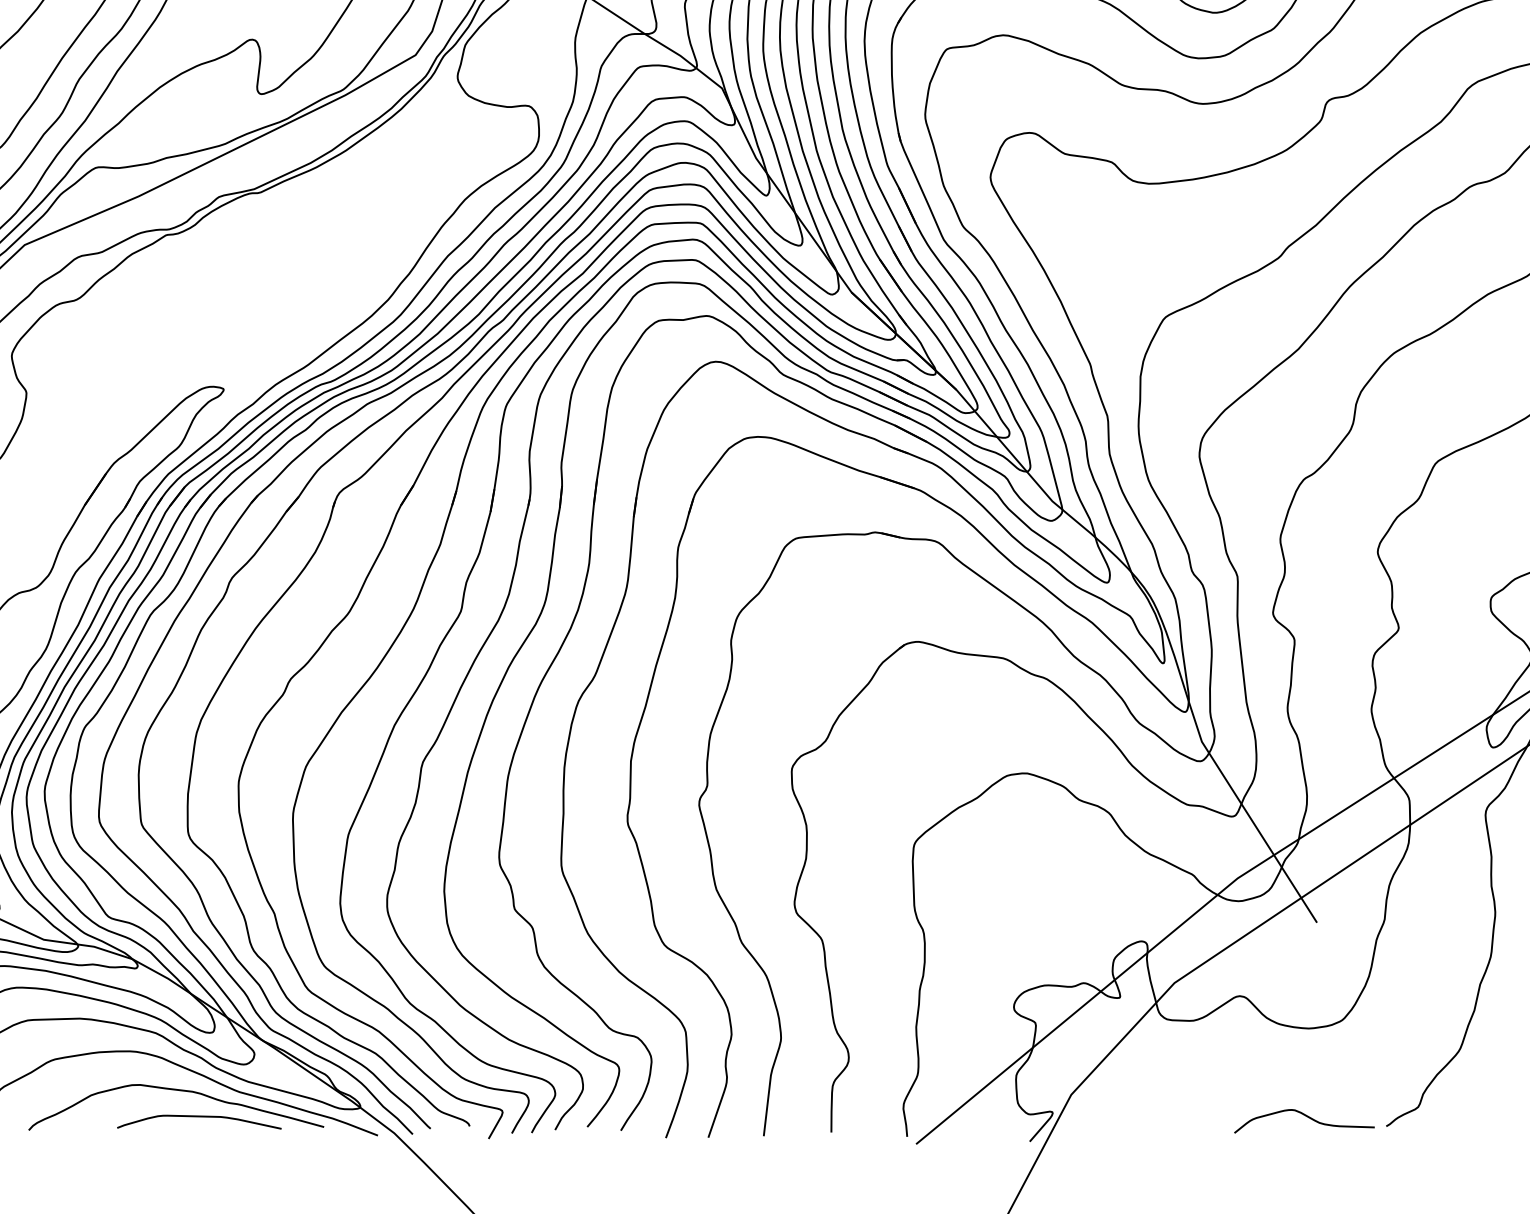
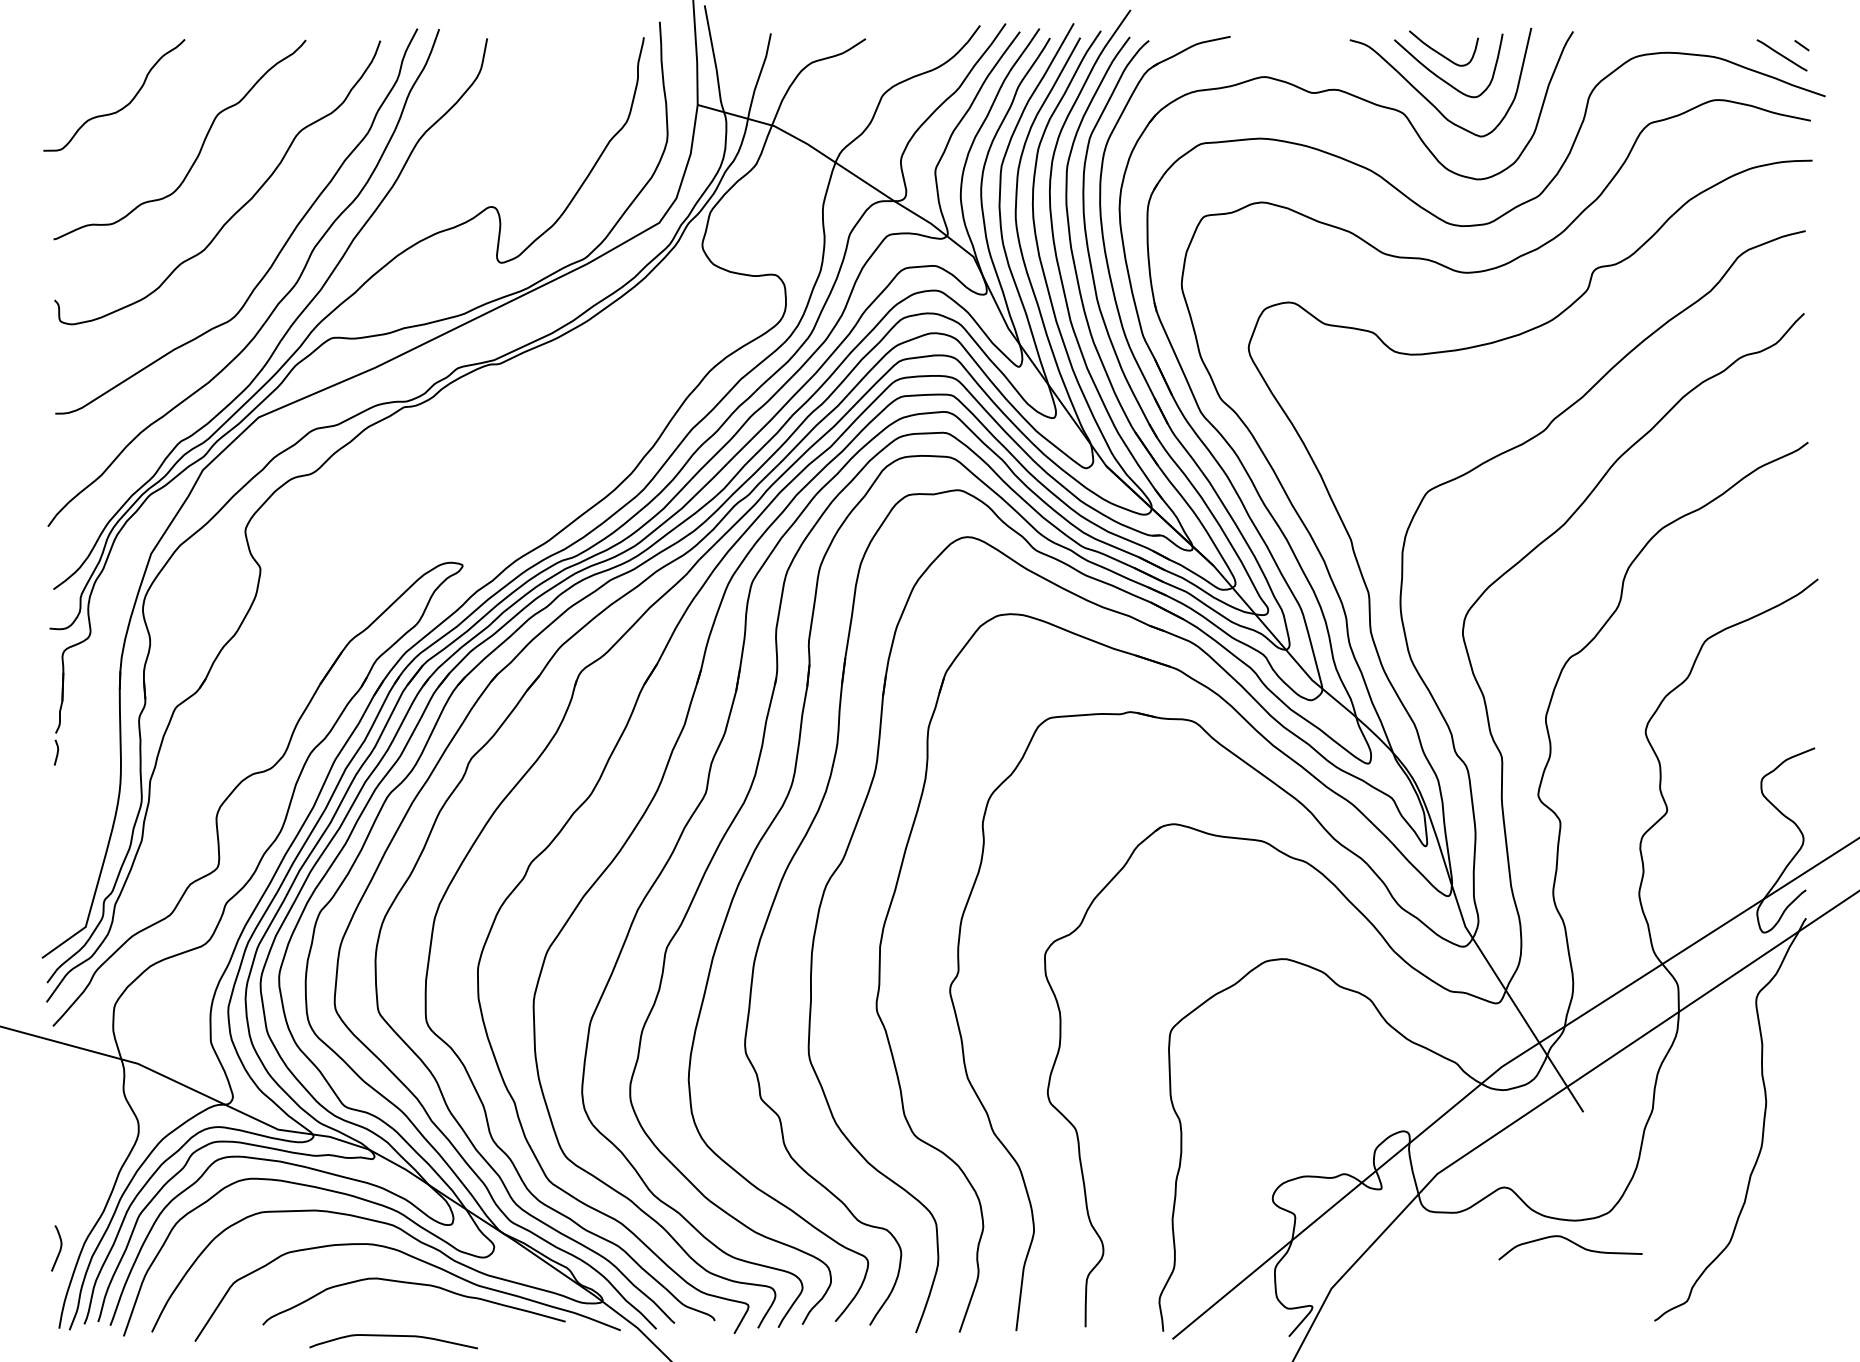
curve: (199, 1117) -> (393, 1336), moved
curve: (1306, 1117) -> (1572, 1243), moved

